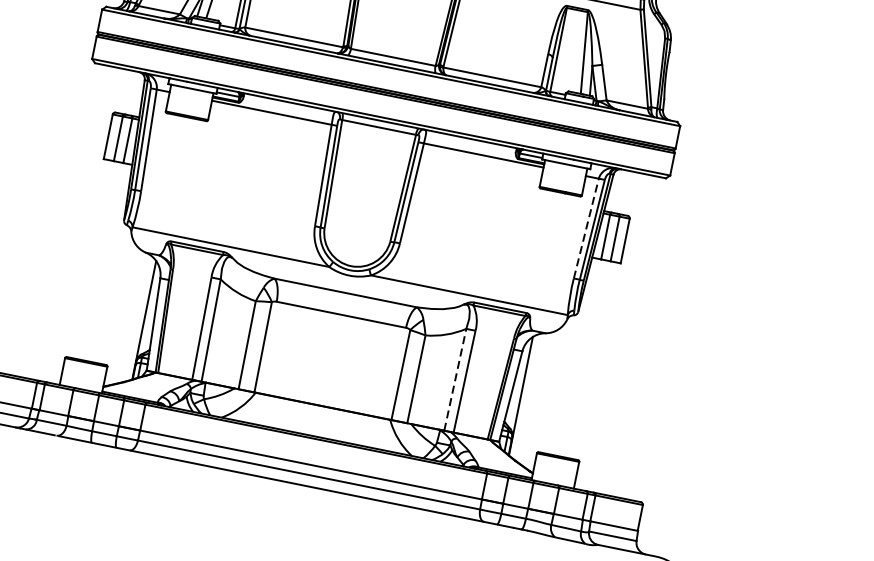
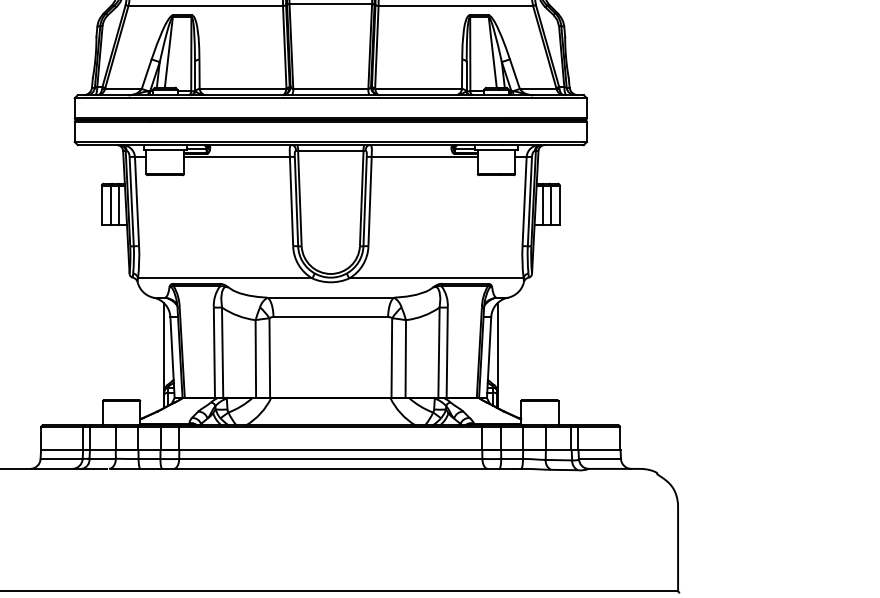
line: (586, 228) -> (524, 201), dashed -> solid
line: (455, 379) -> (439, 352), dashed -> solid

